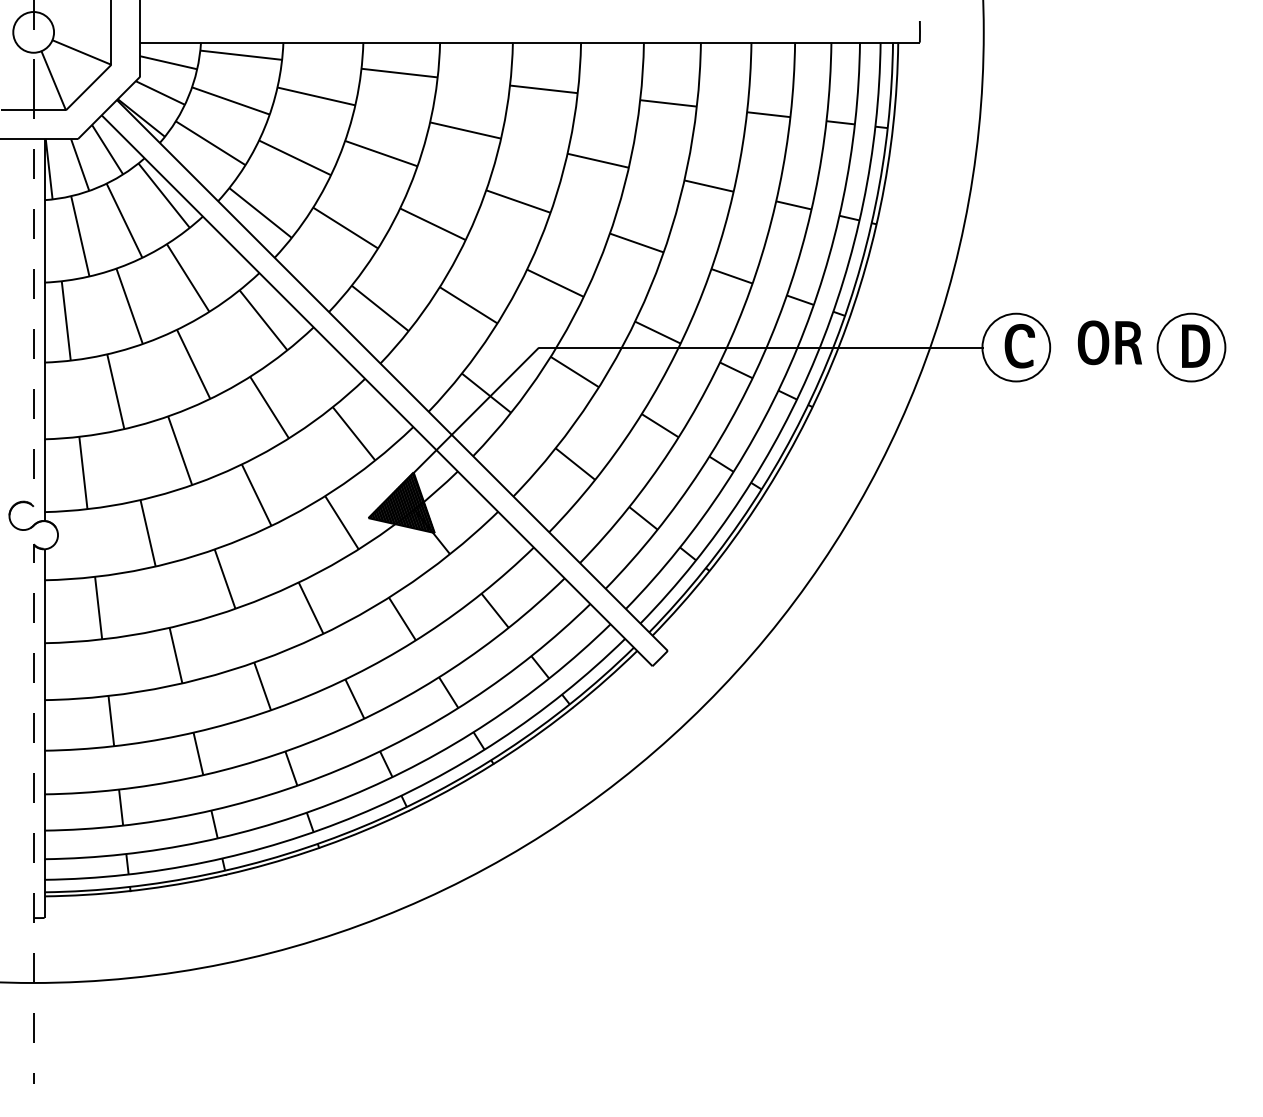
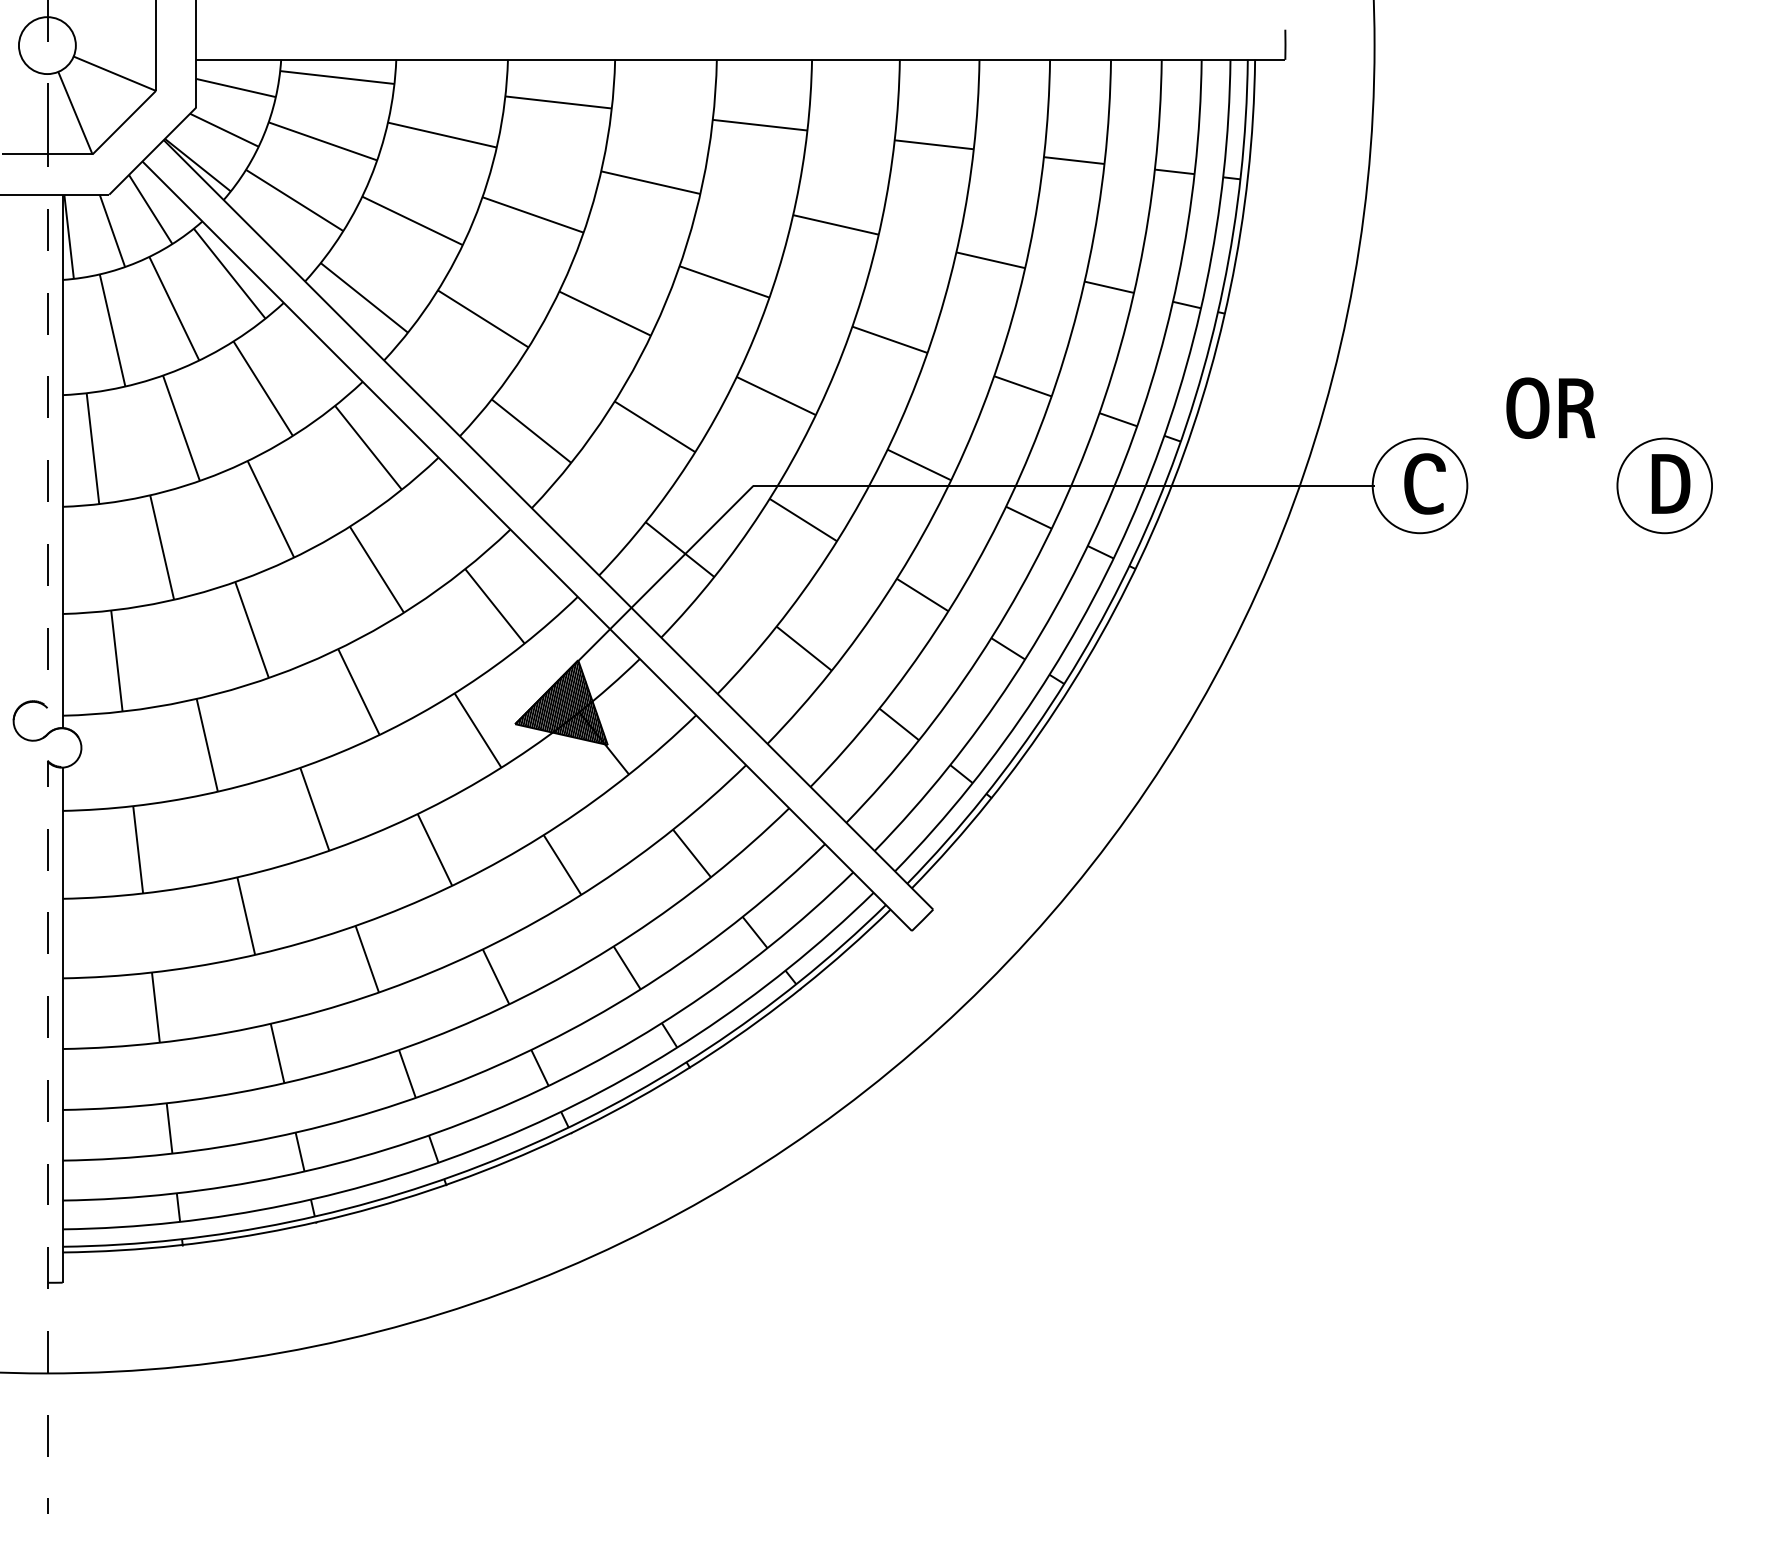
part: (1109, 342) -> (1550, 407), moved

